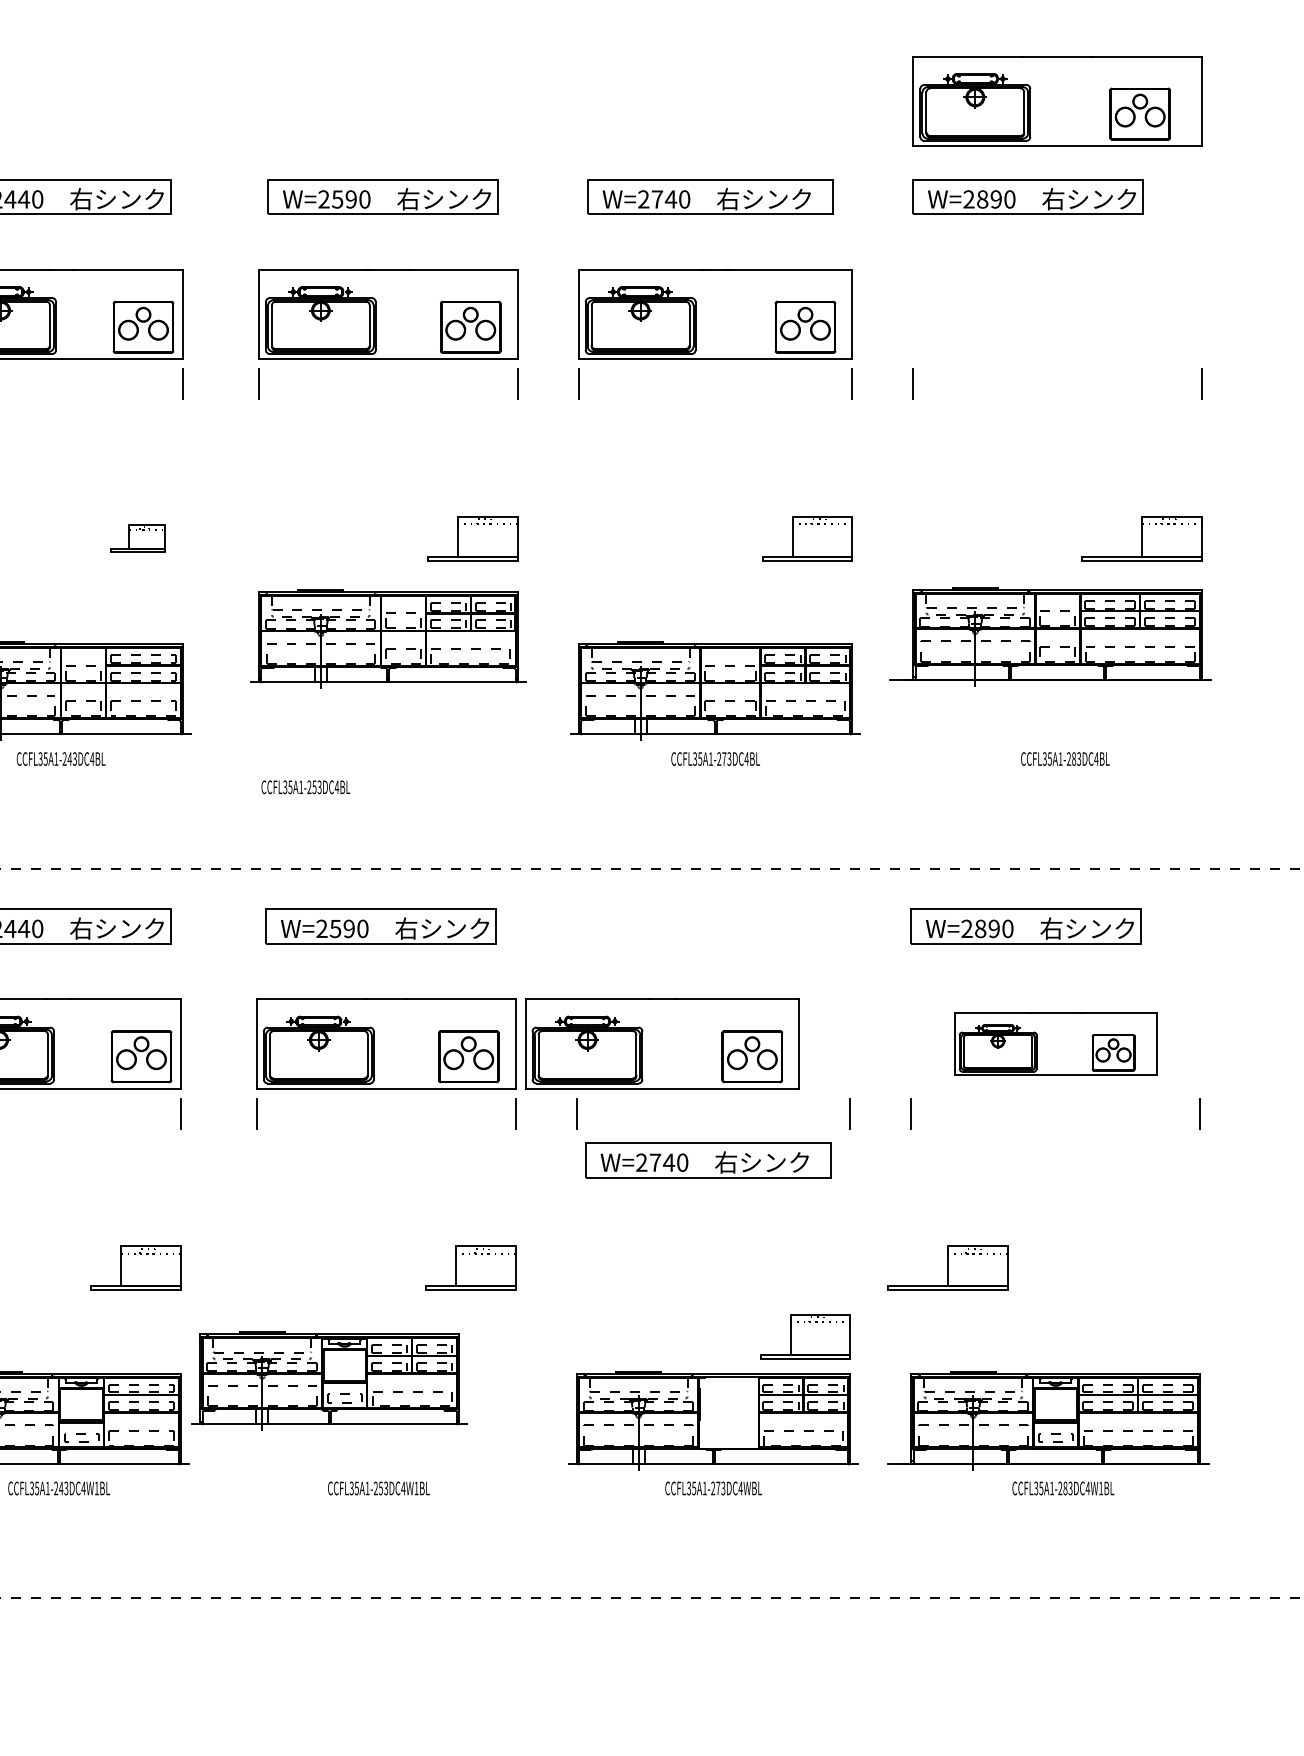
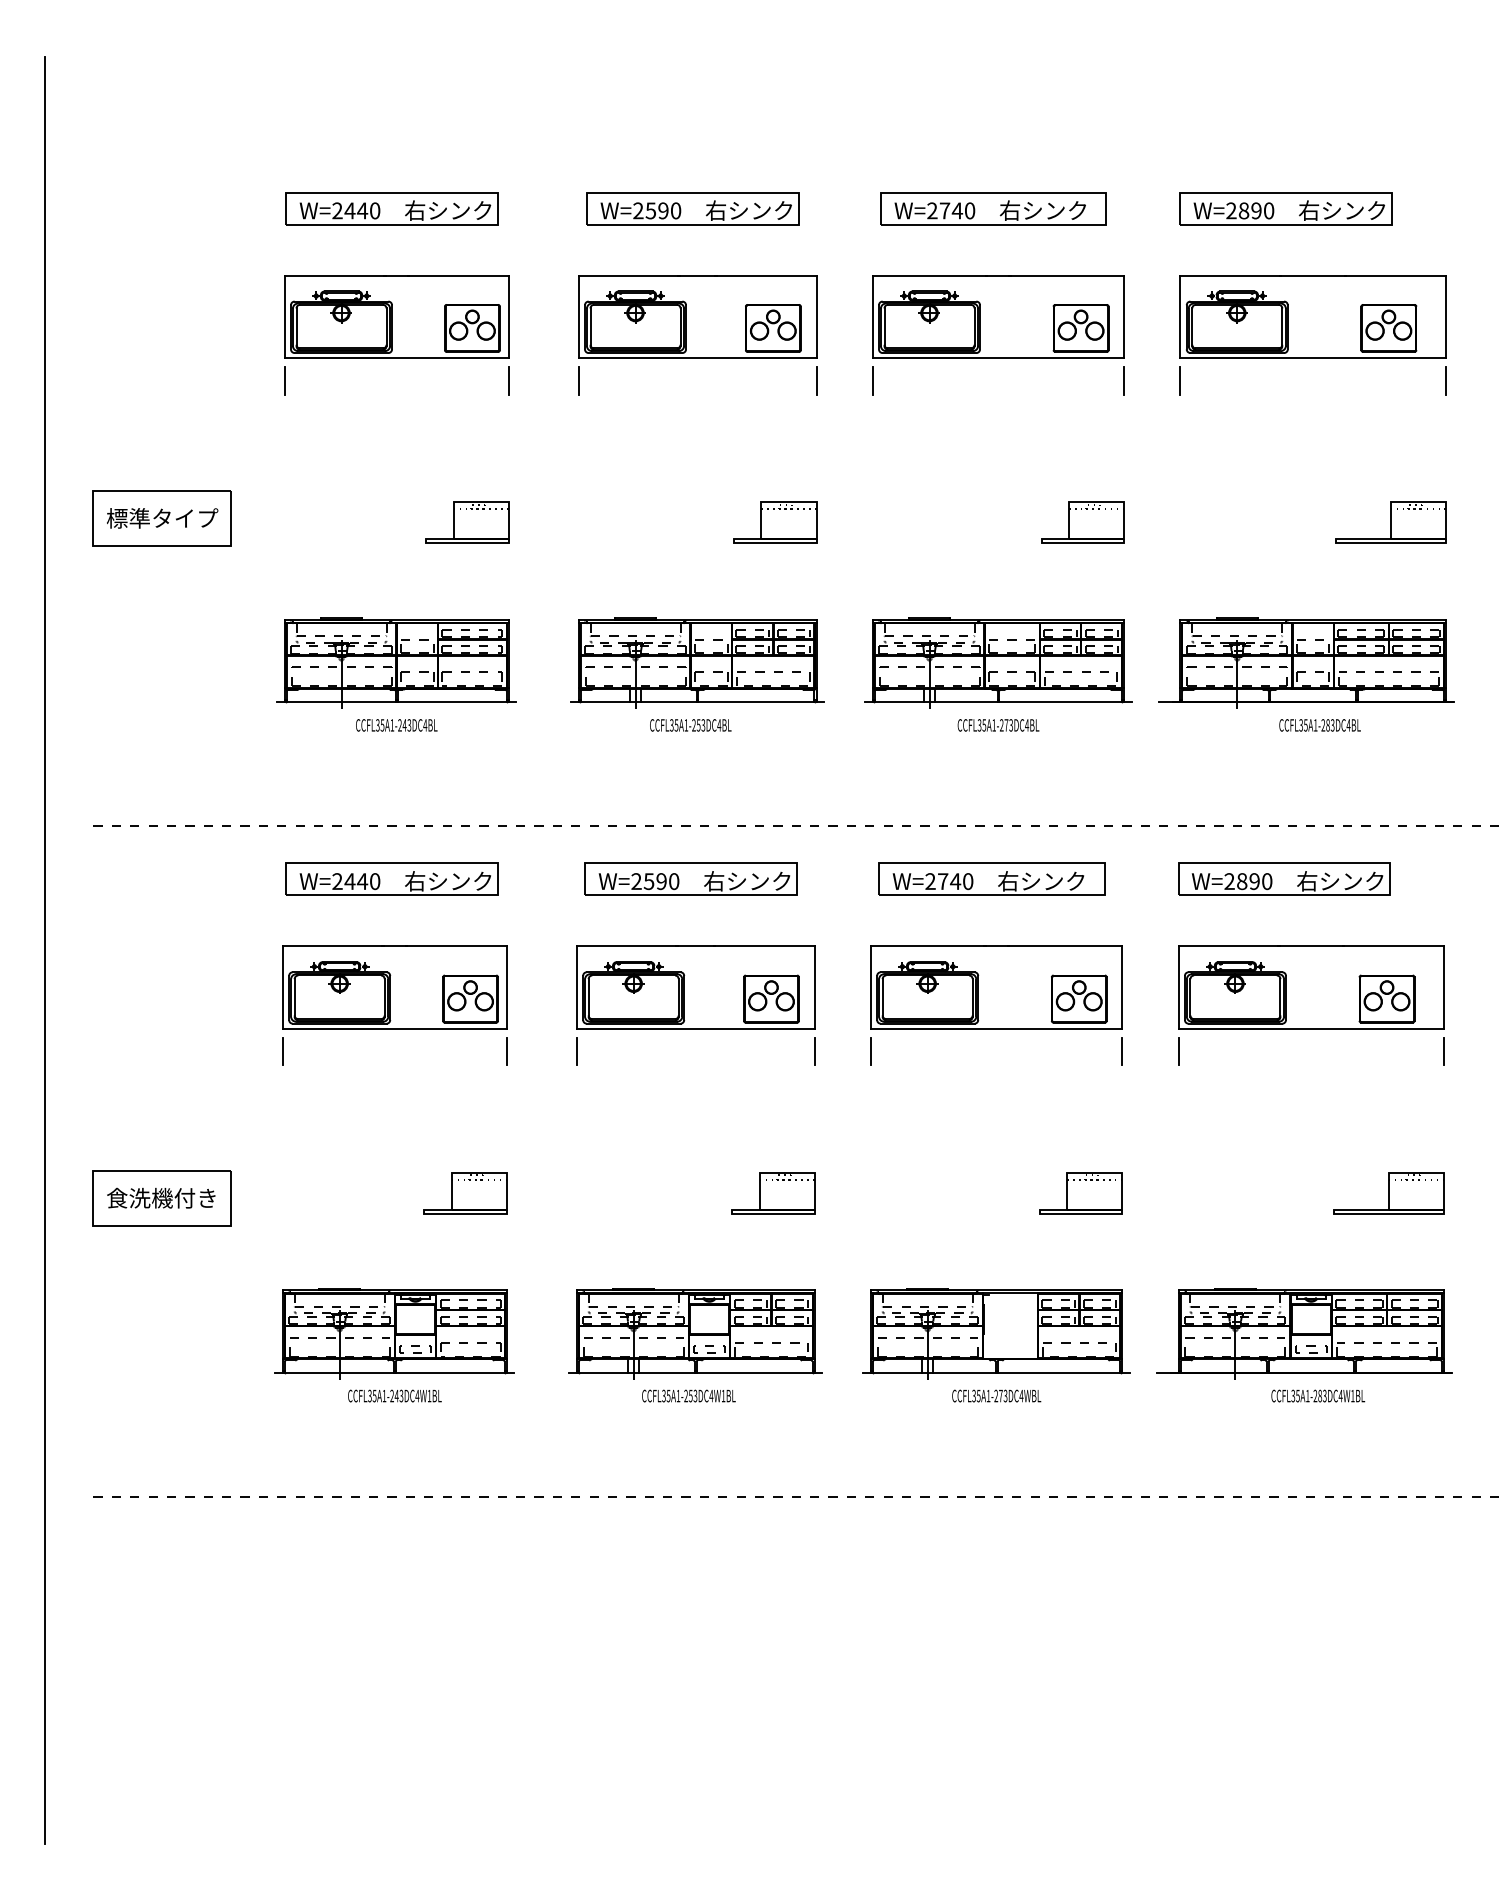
part: (1057, 101) -> (1312, 316), moved
part: (138, 538) -> (467, 522), size x1.67
part: (1050, 636) -> (1306, 662), moved
part: (388, 638) -> (697, 662), moved
text: (305, 787) -> (690, 725), moved
part: (662, 1044) -> (996, 987), moved
part: (1056, 1044) -> (1311, 987), size x1.43
part: (708, 1159) -> (991, 878), moved
part: (947, 1268) -> (1388, 1193), moved
part: (804, 1336) -> (1080, 1193), moved
part: (329, 1381) -> (695, 1333), moved

